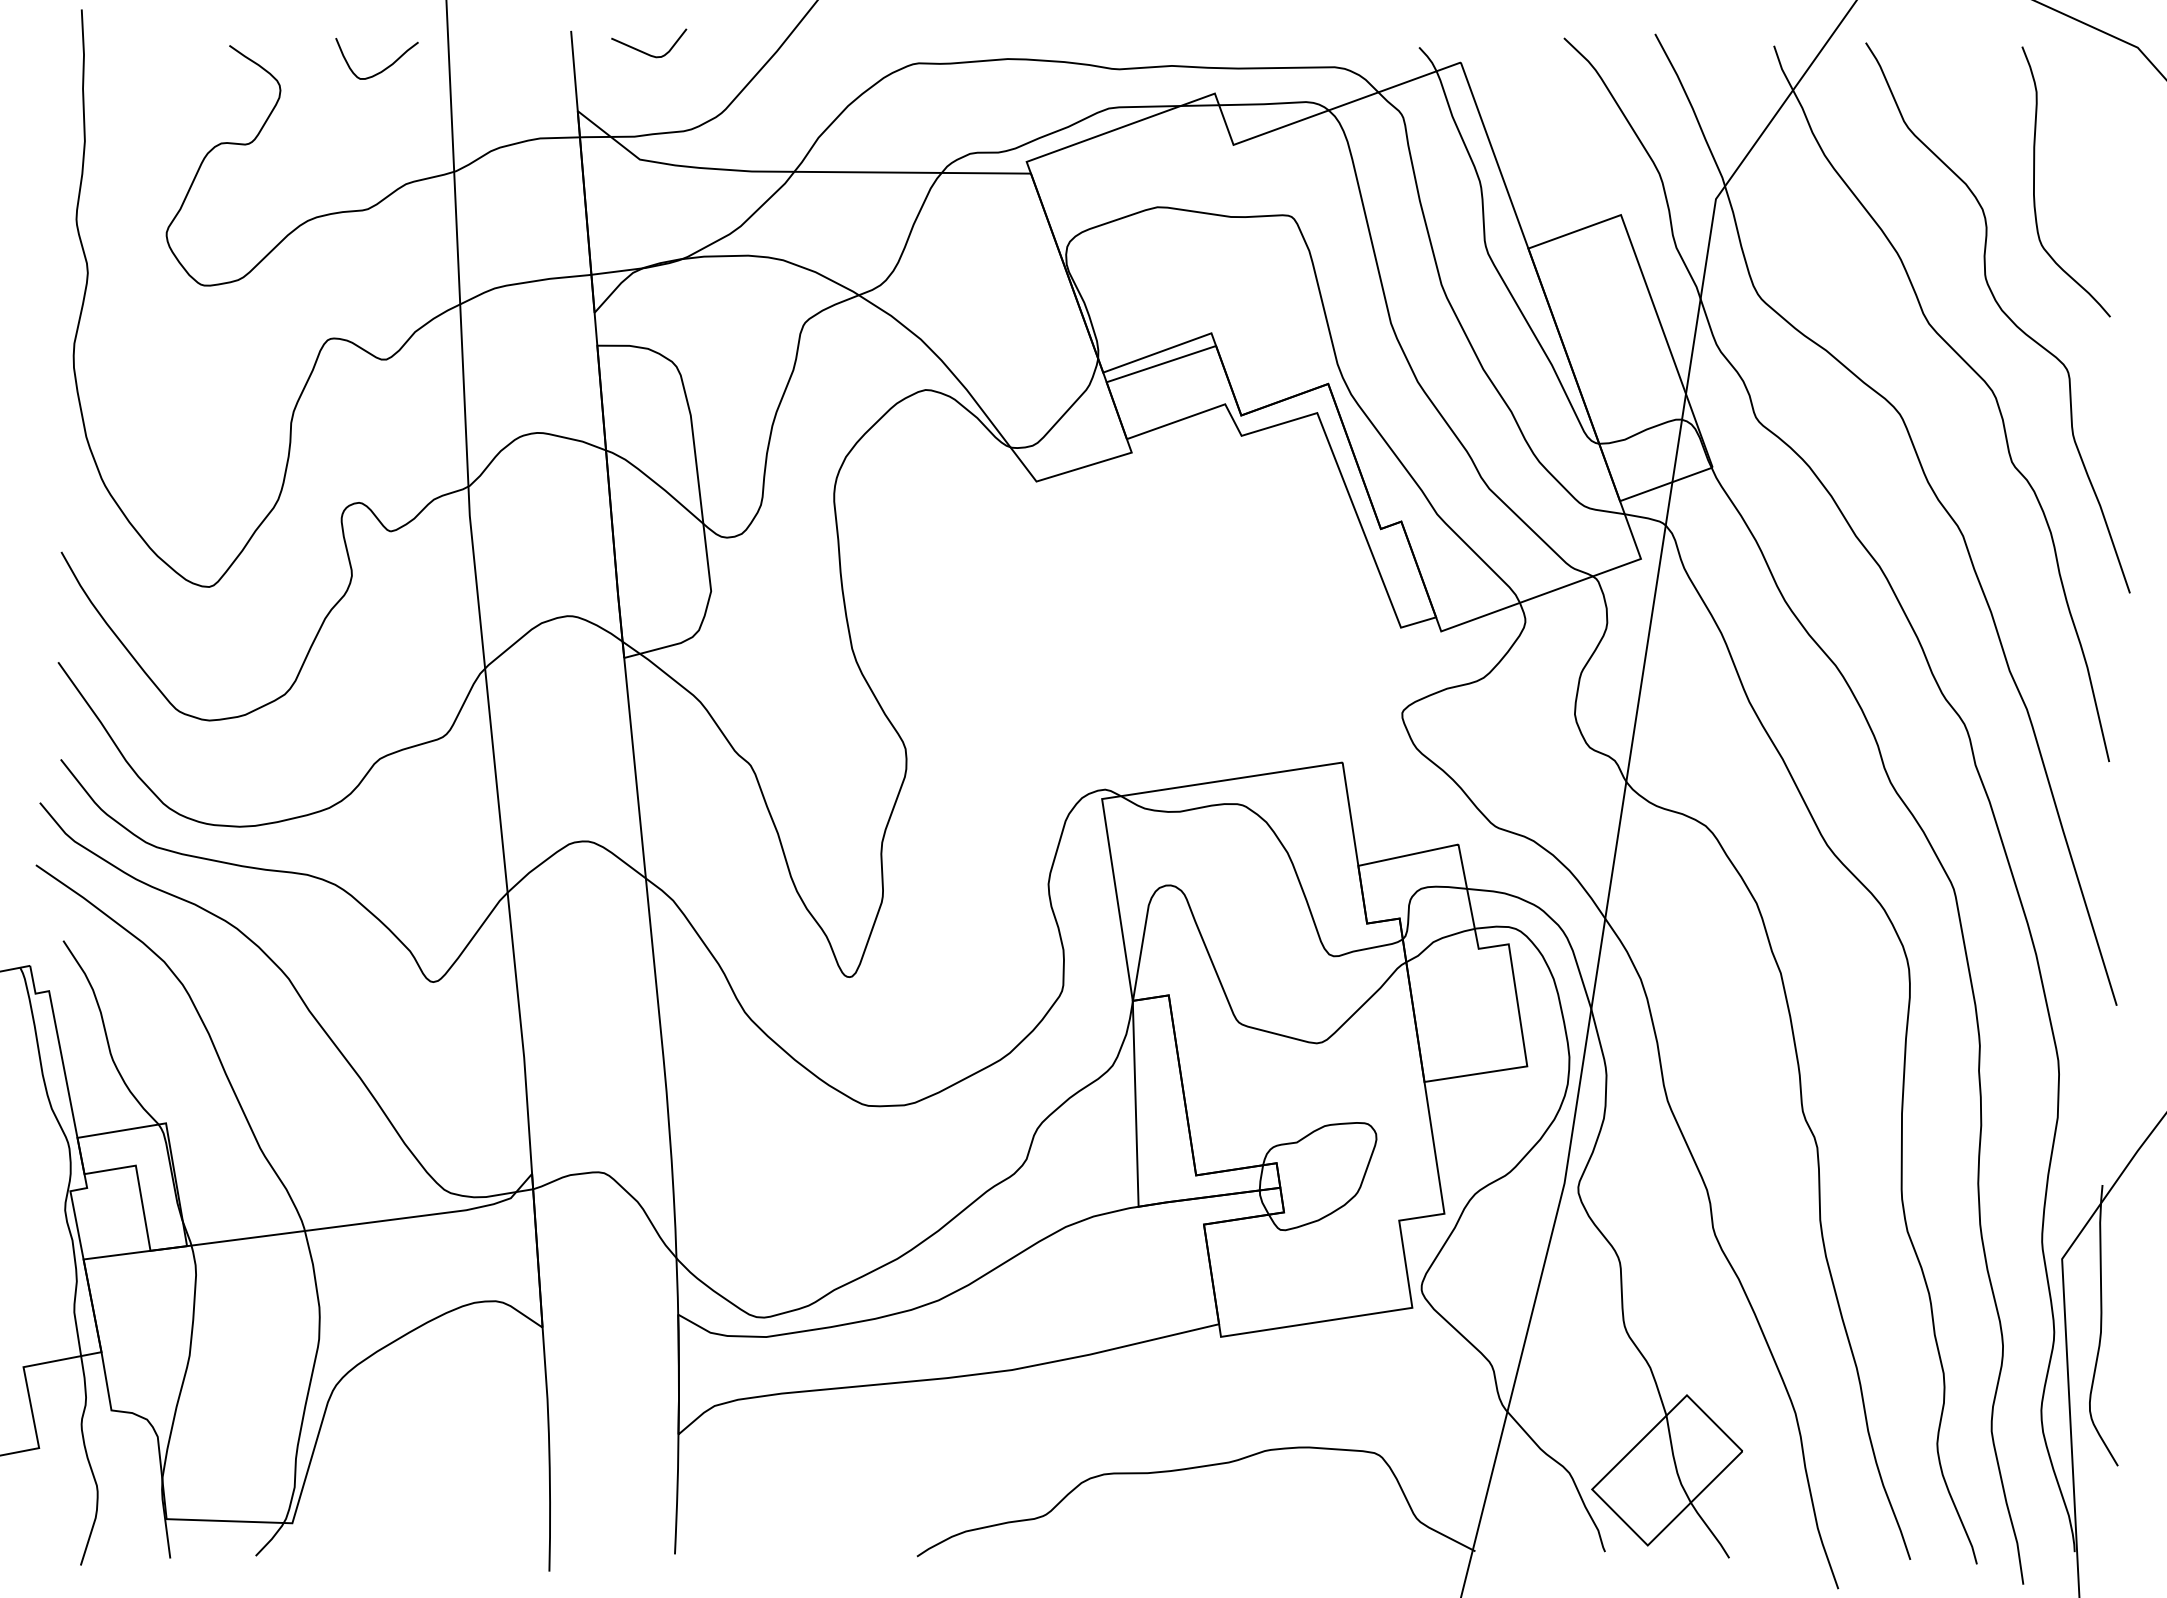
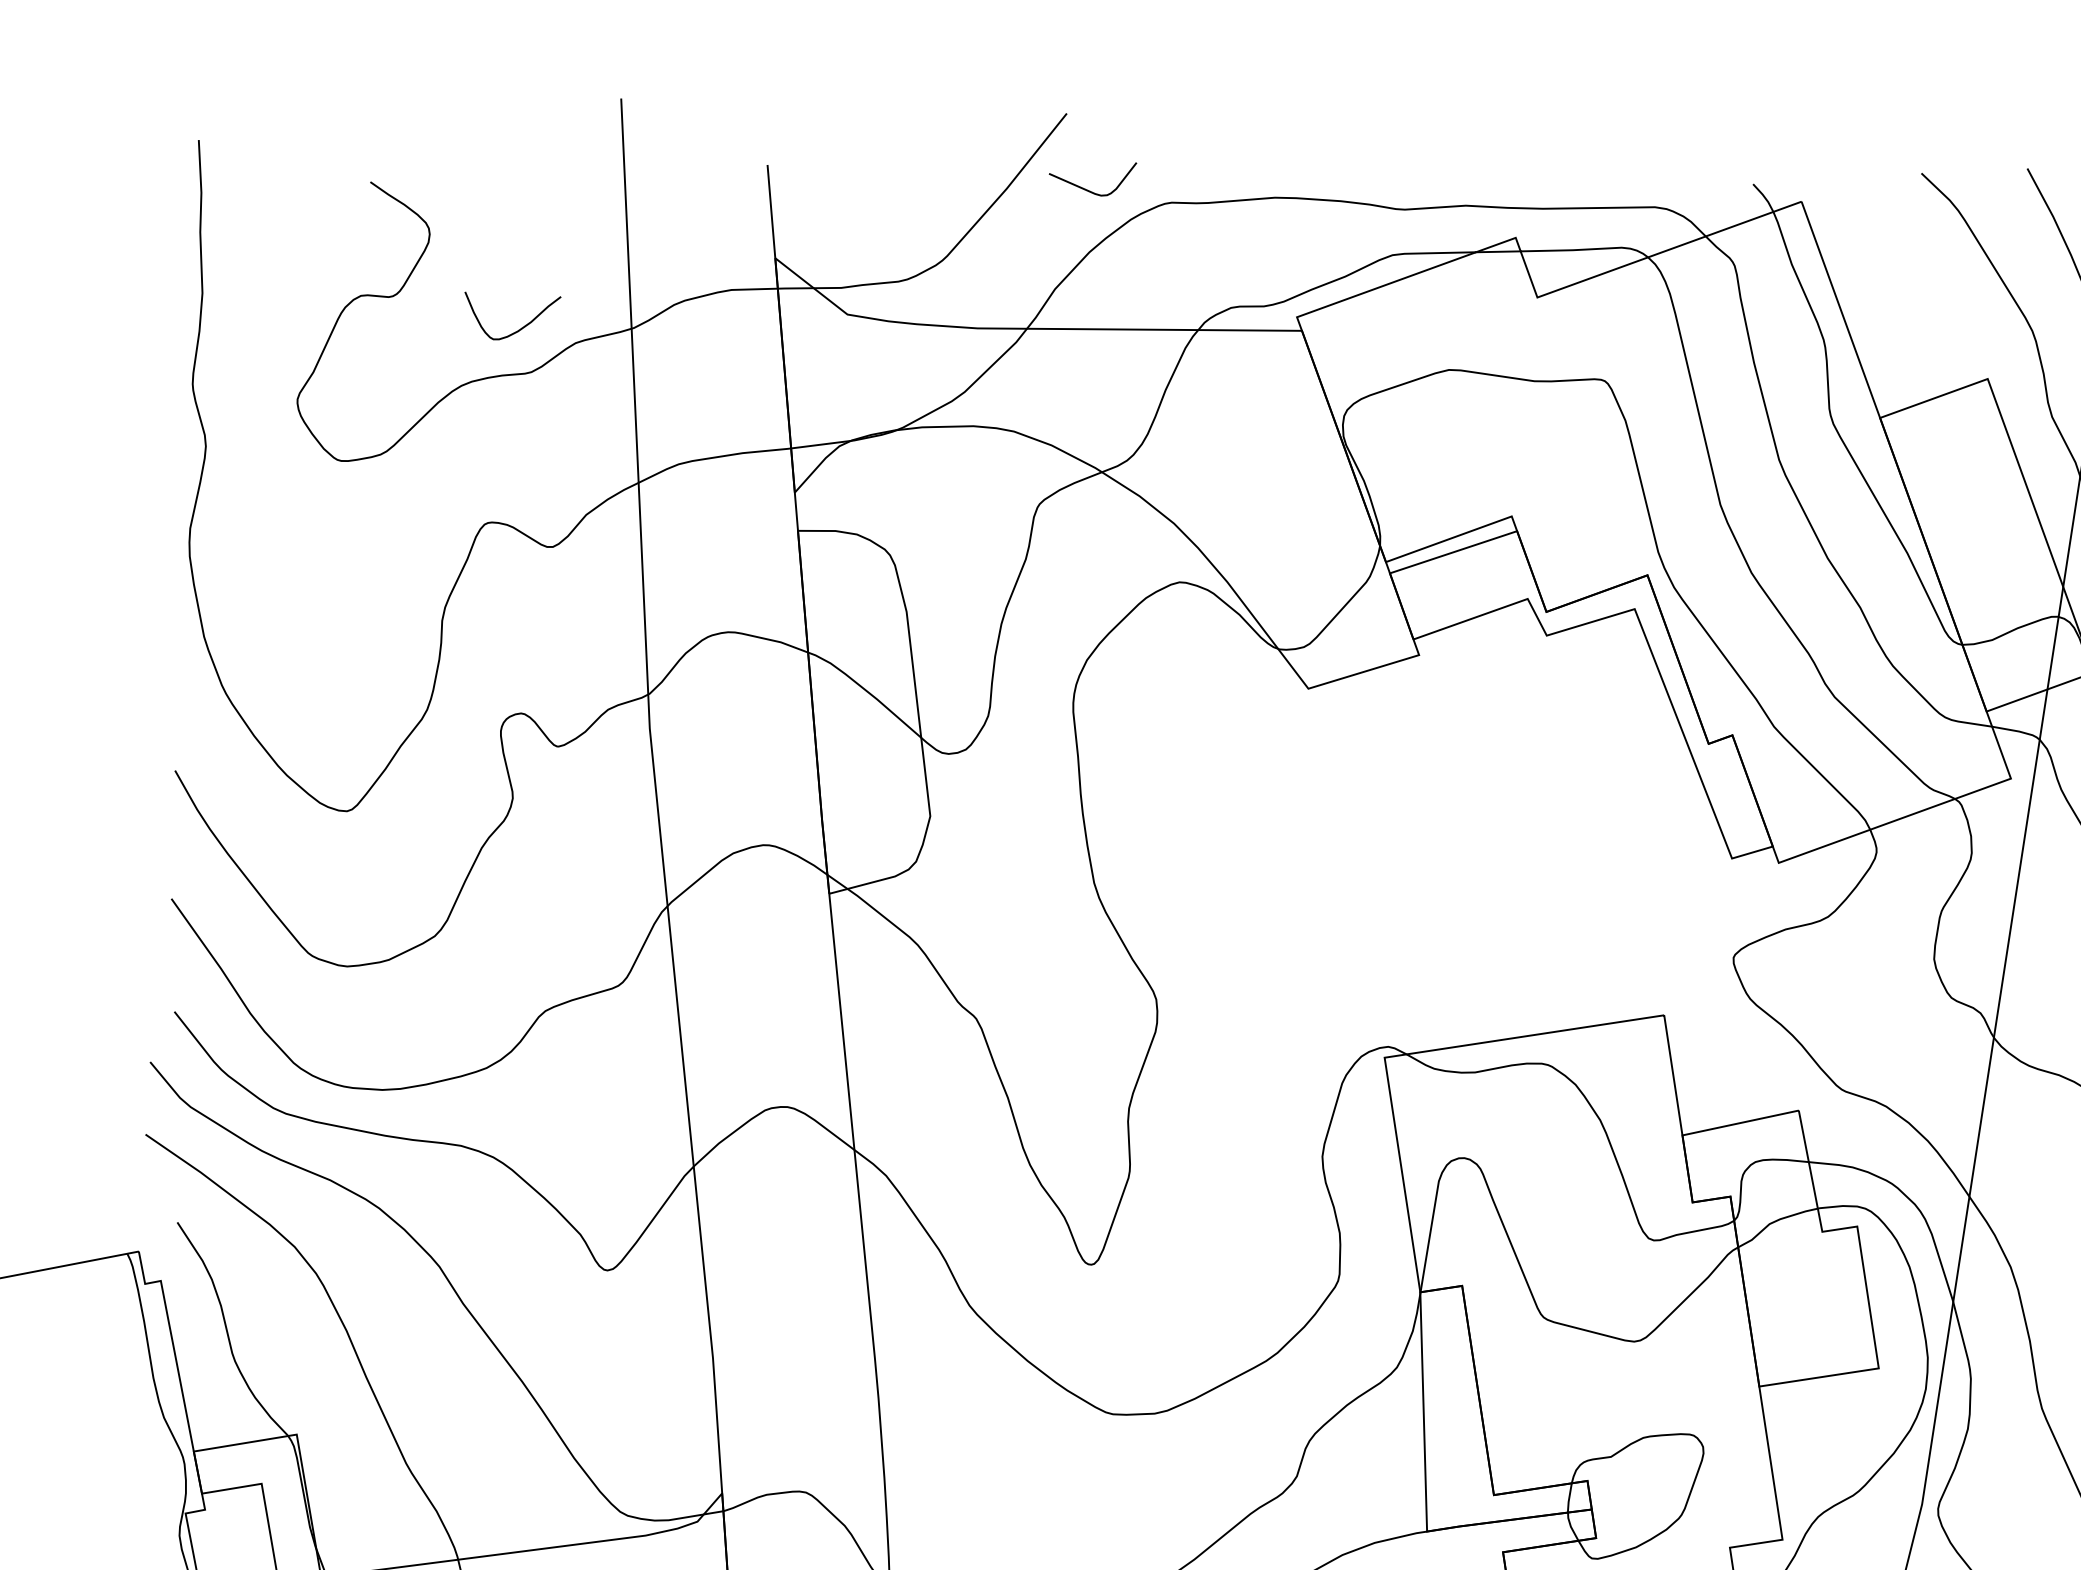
curve: (646, 52) -> (1089, 190), moved
curve: (384, 68) -> (521, 327), moved

